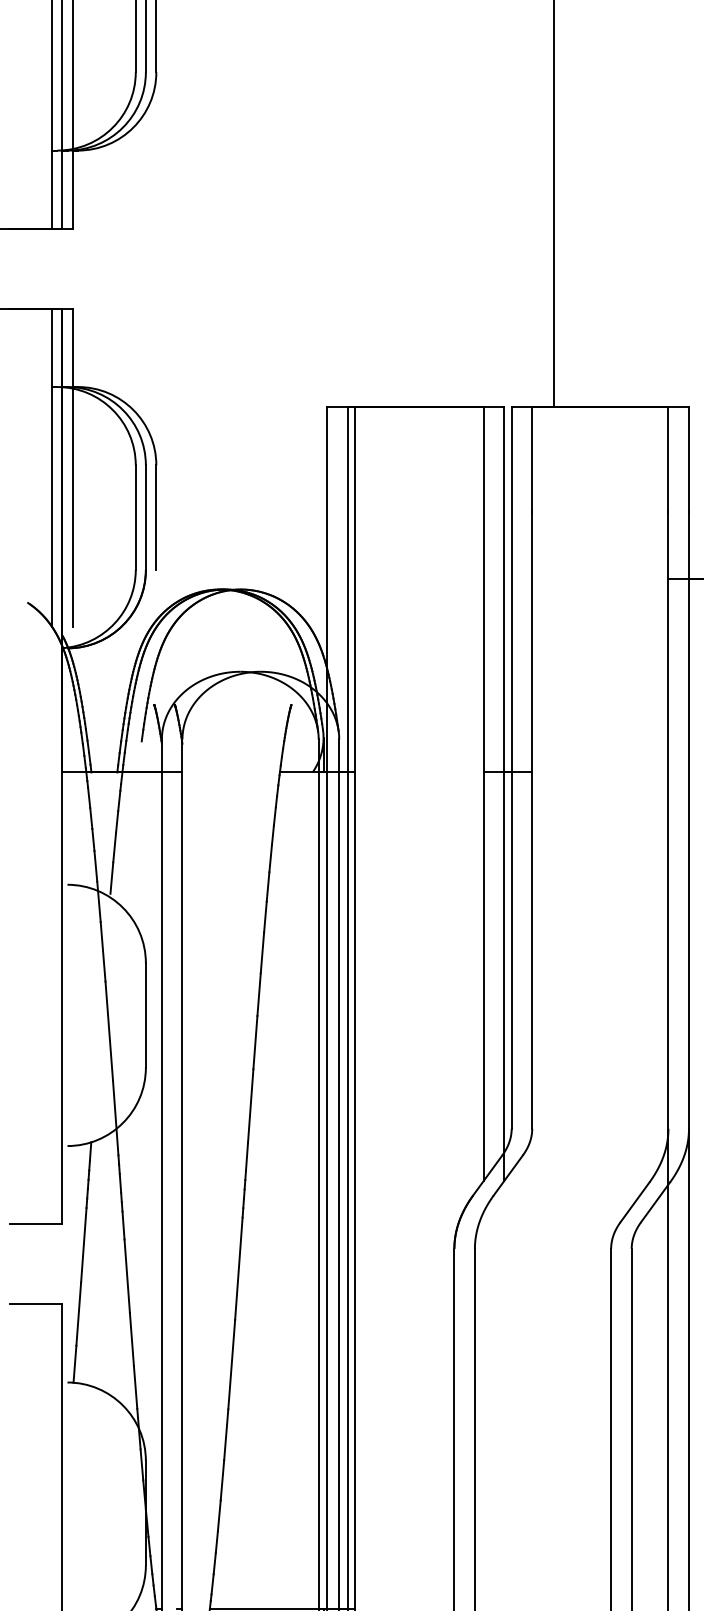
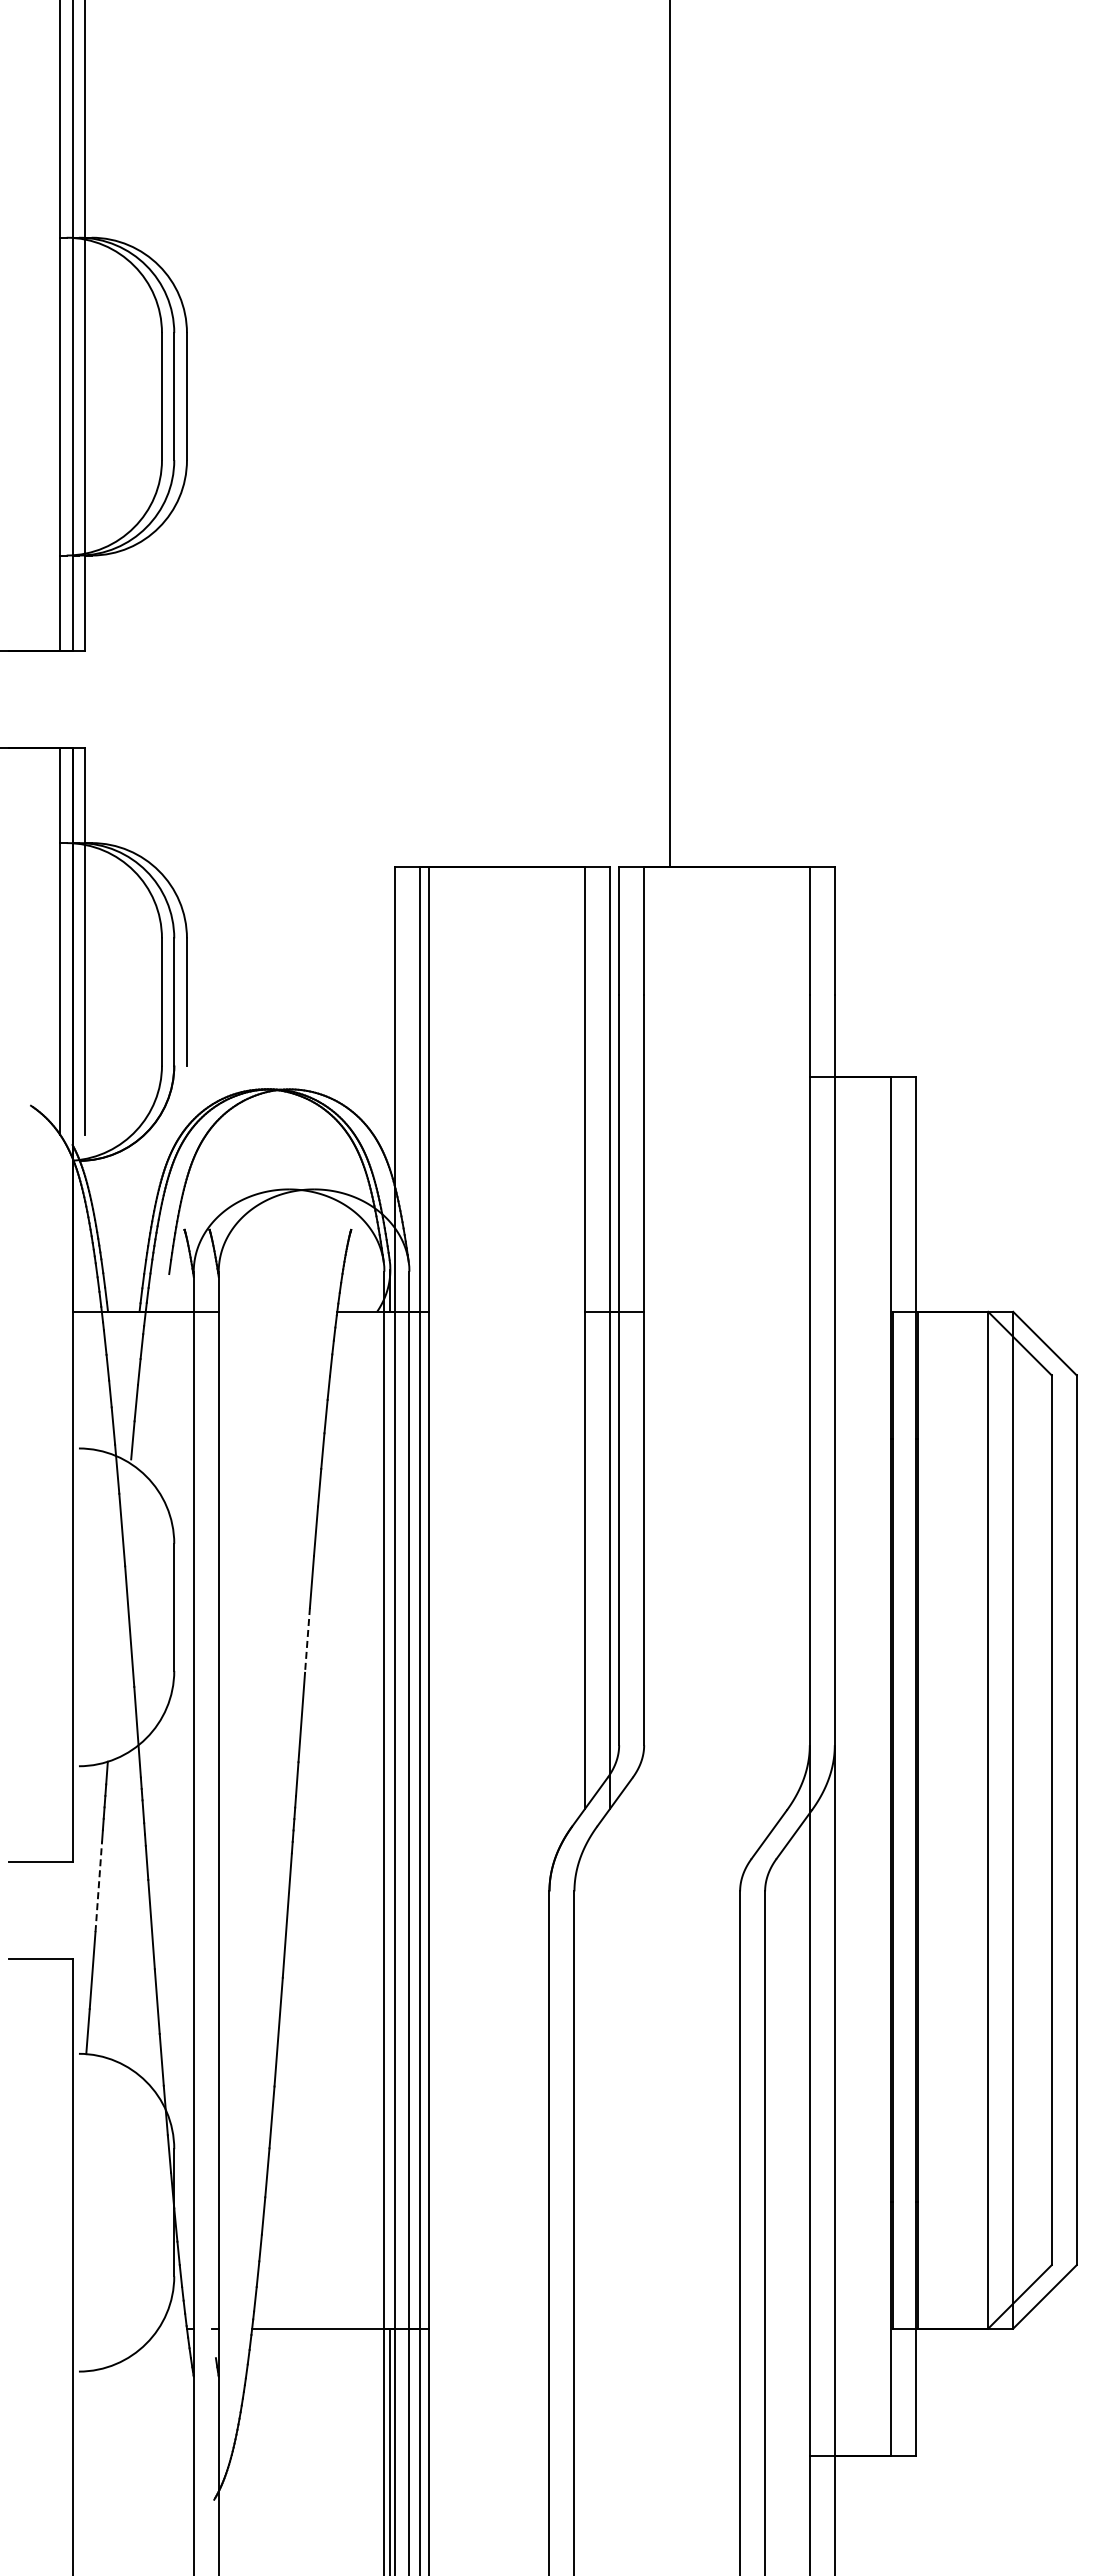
line: (255, 1042) -> (307, 1640), solid -> dashed
line: (83, 1244) -> (98, 1886), solid -> dashed

